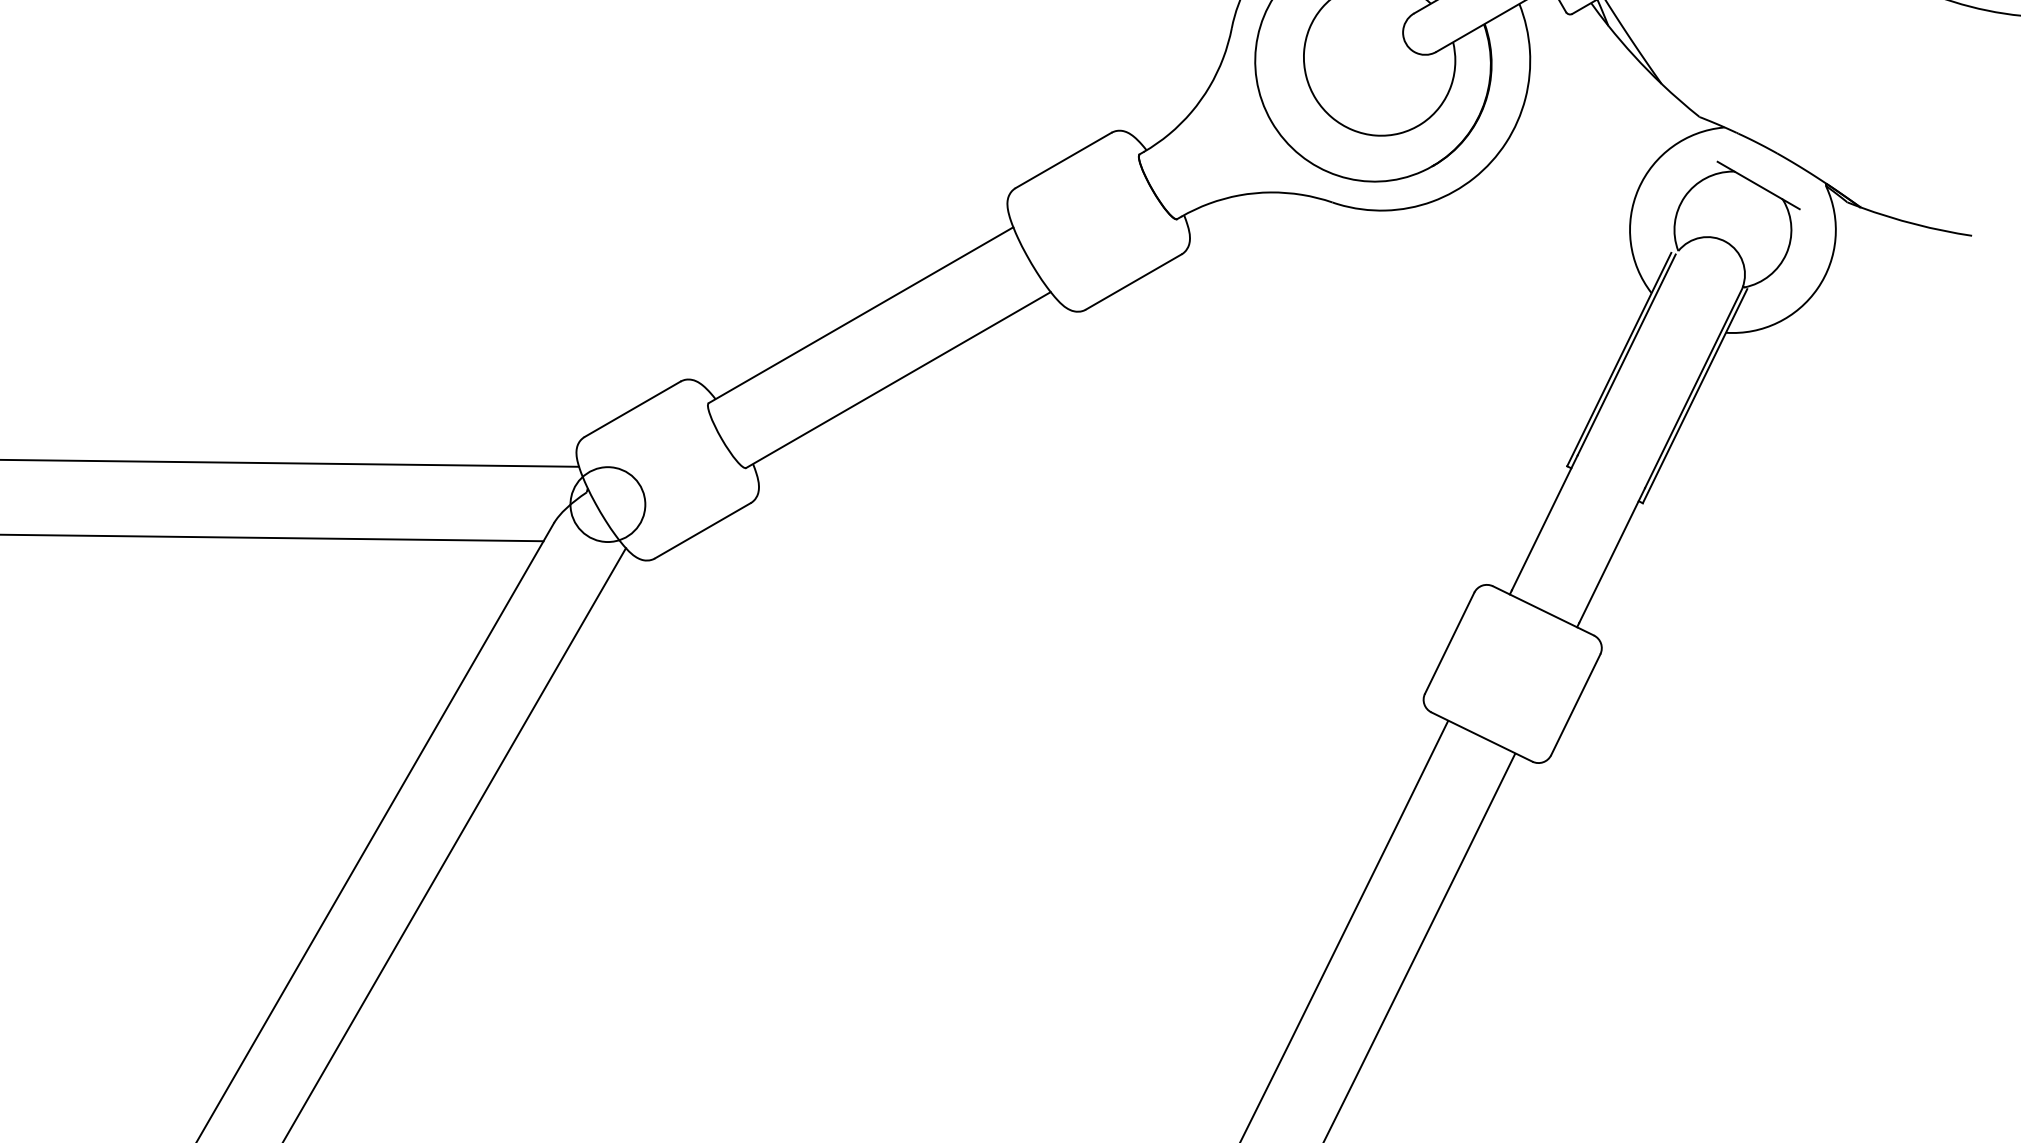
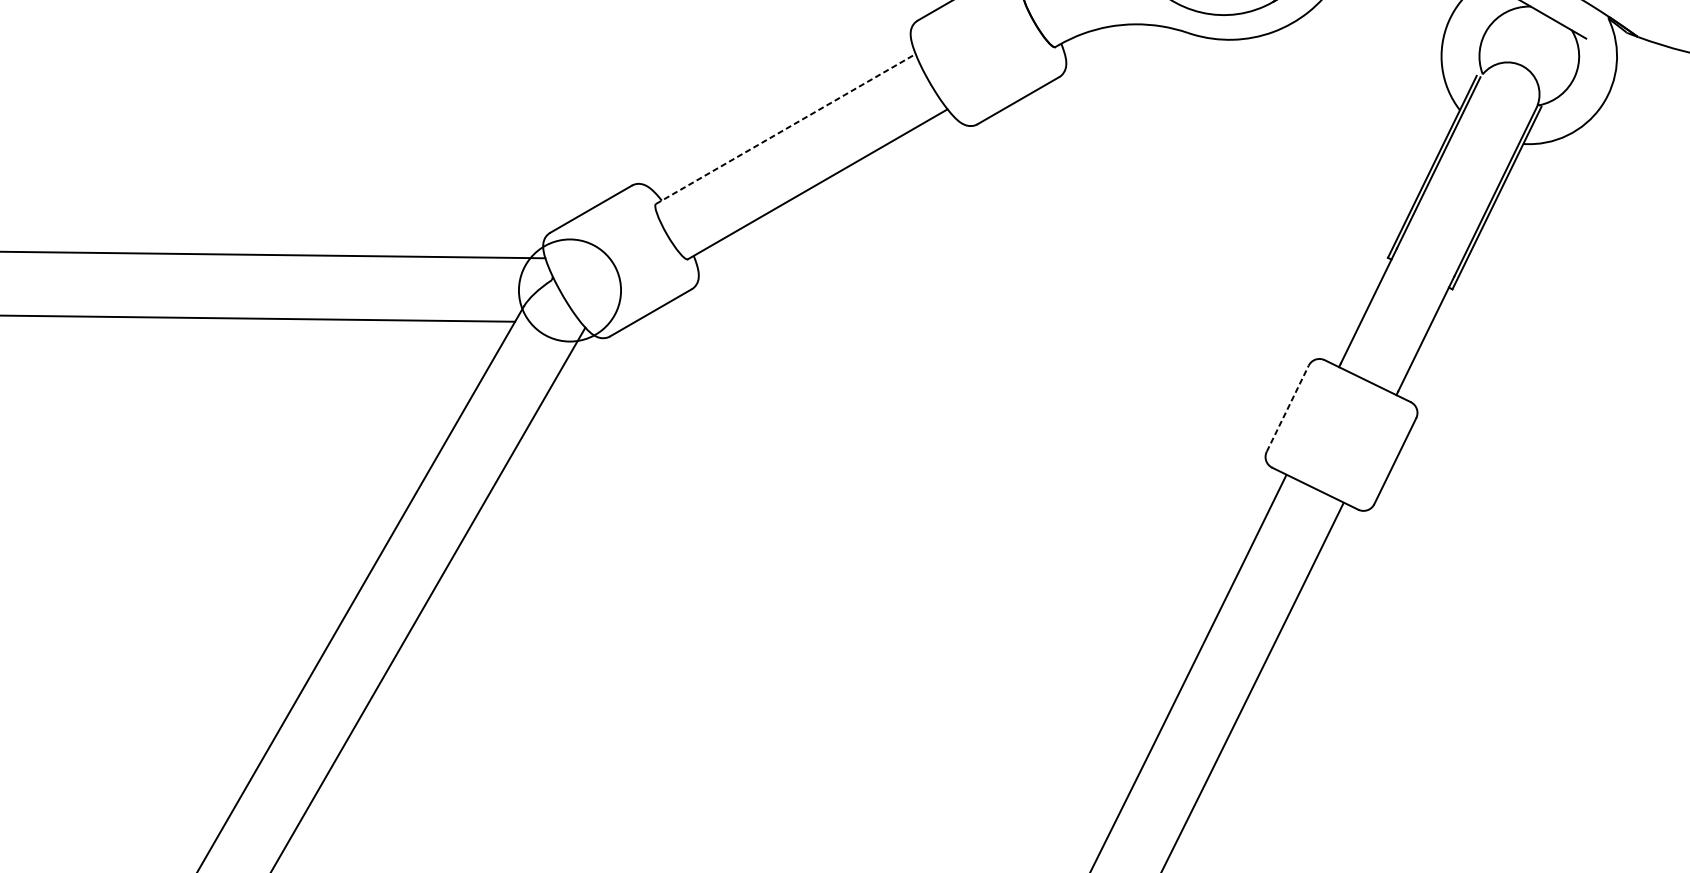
line: (861, 315) -> (786, 129), solid -> dashed
circle: (607, 504) -> (569, 290), size x1.6
line: (1449, 642) -> (1287, 408), solid -> dashed

